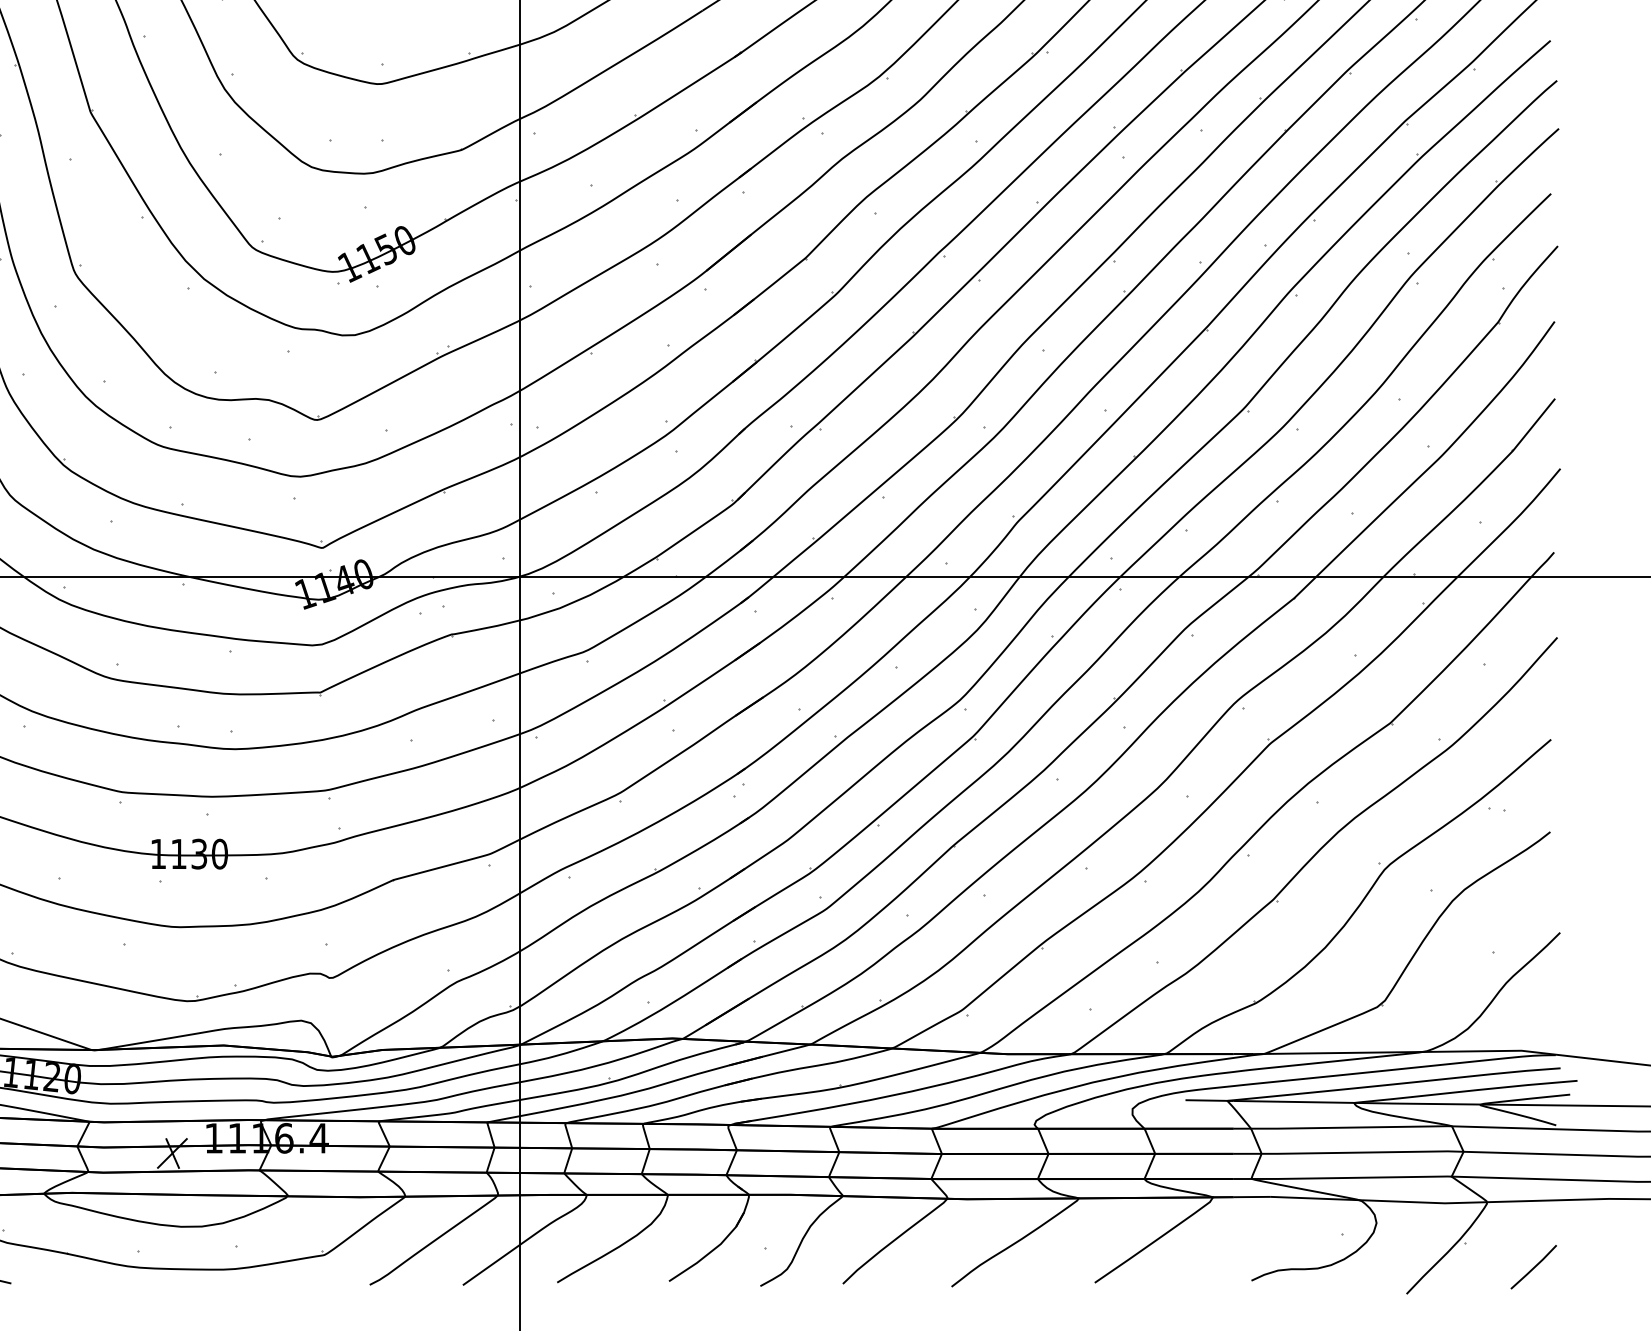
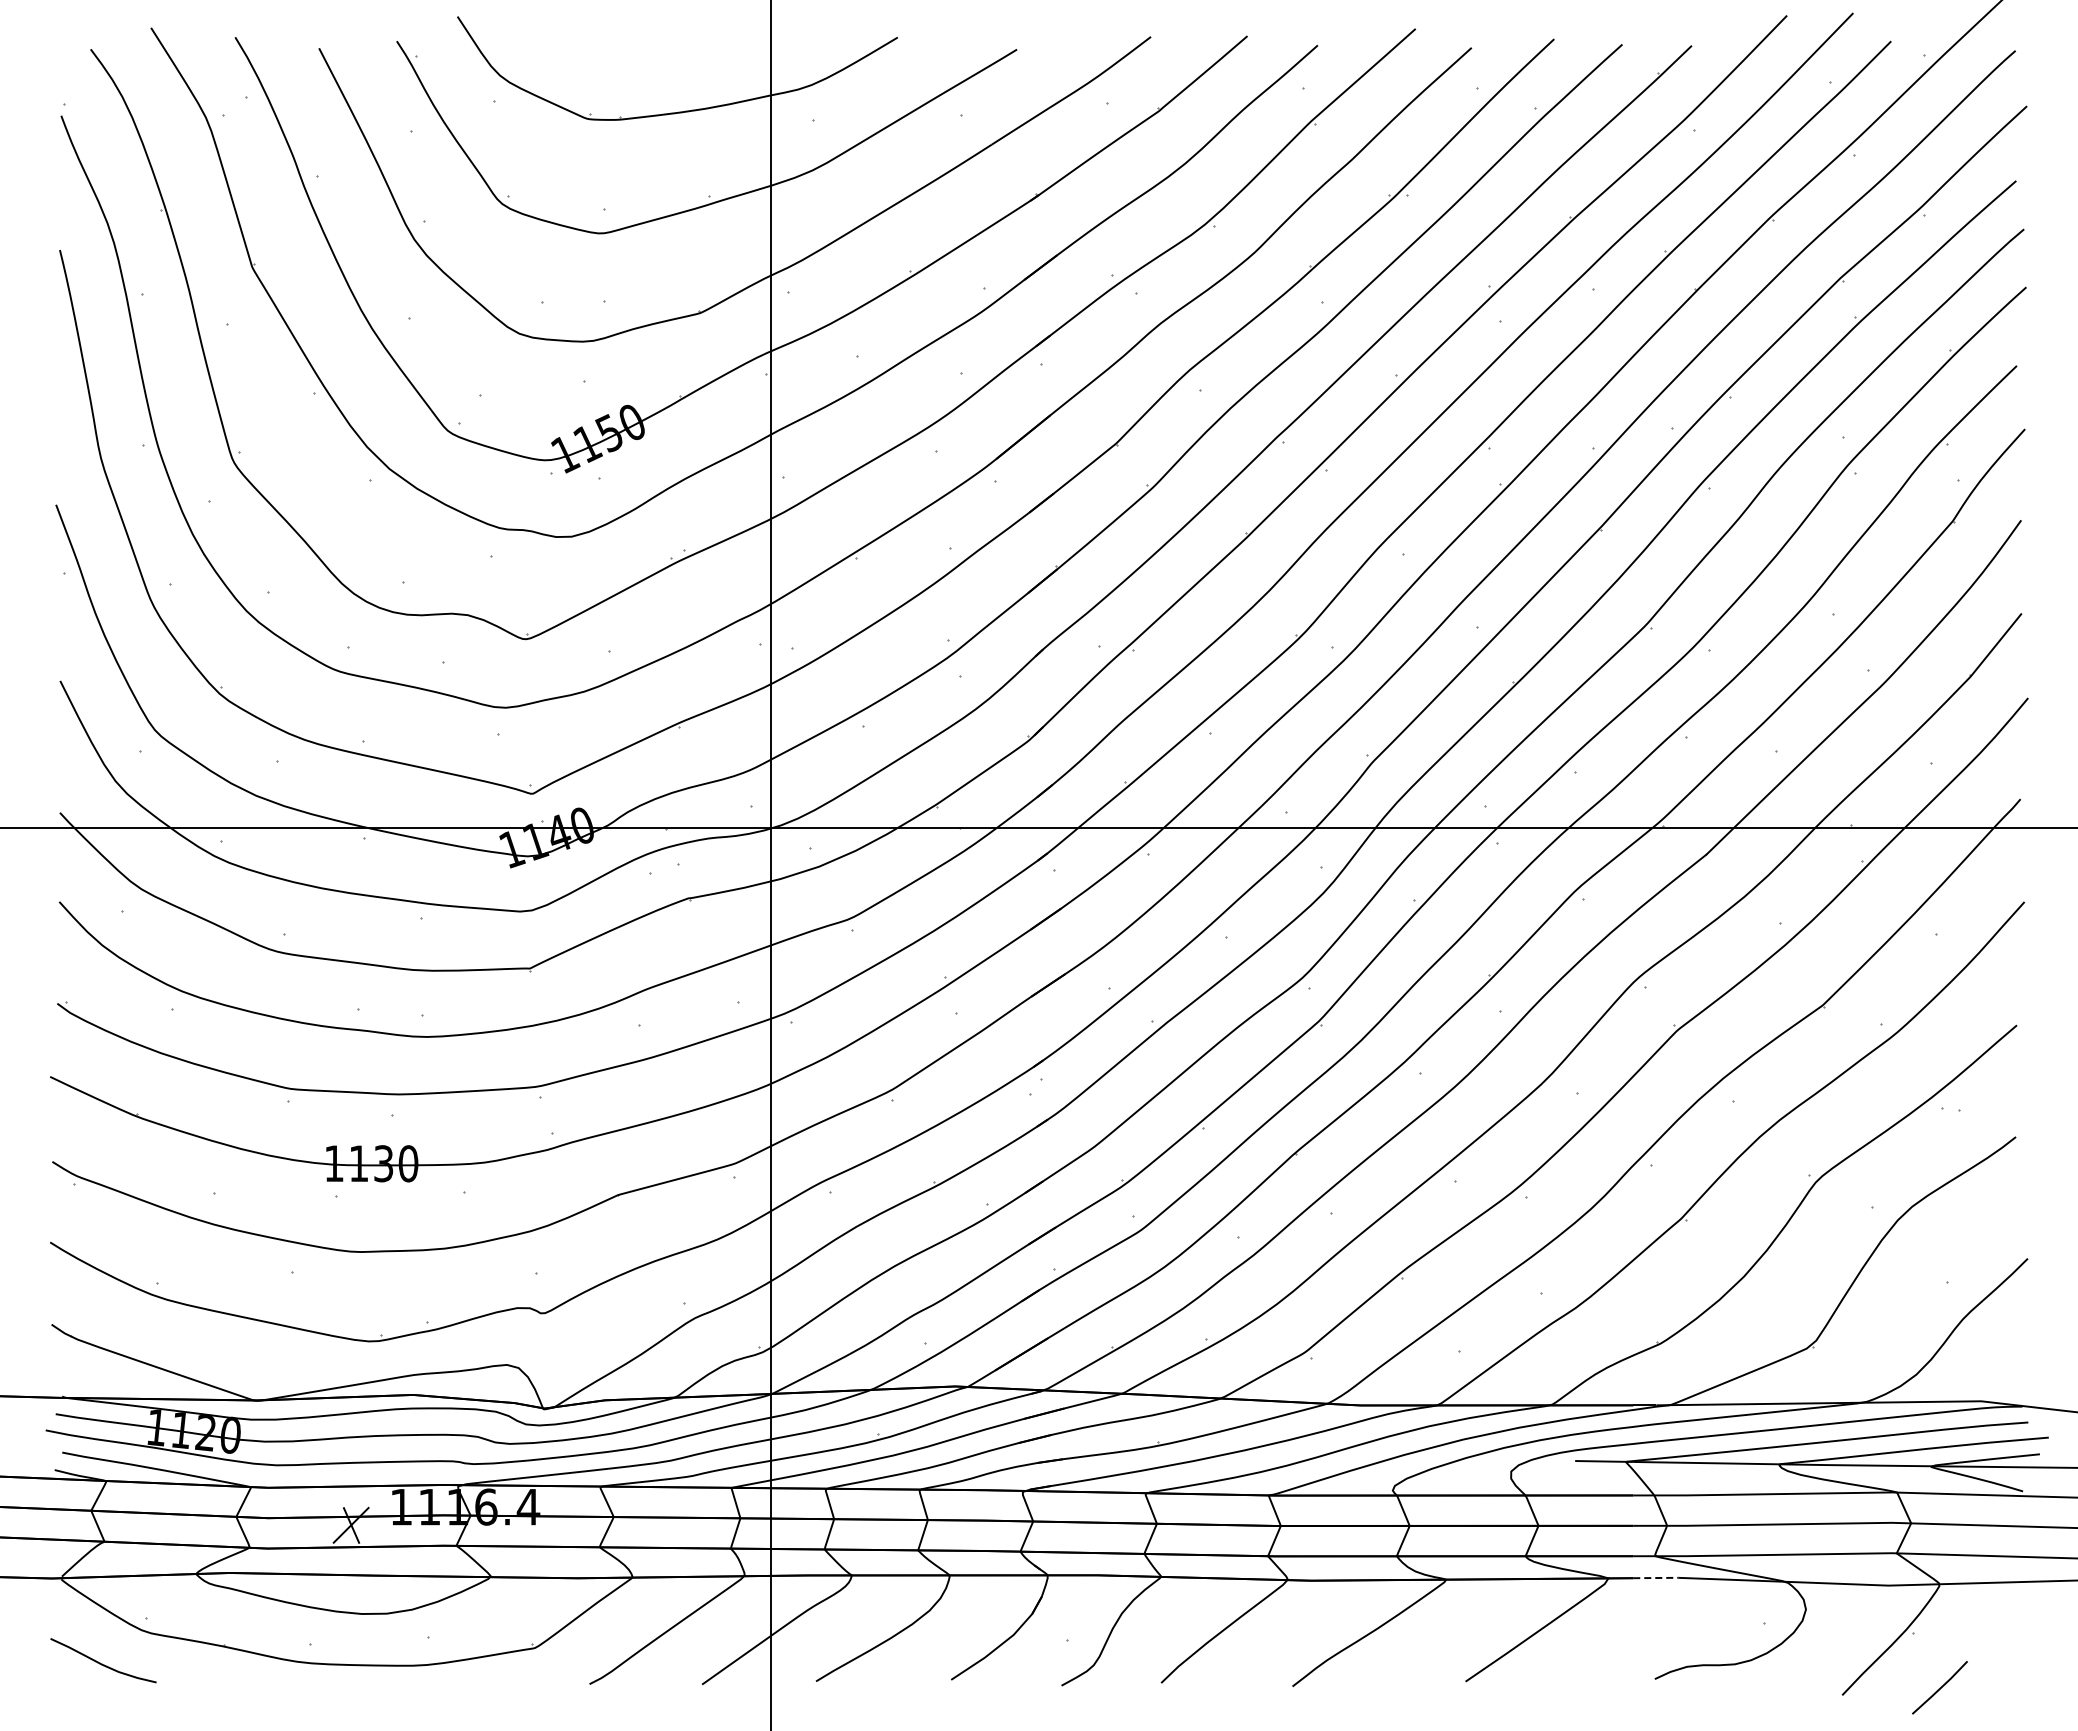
line: (1252, 1197) -> (1655, 1578), solid -> dashed
line: (1533, 1266) -> (1939, 1687), moved

